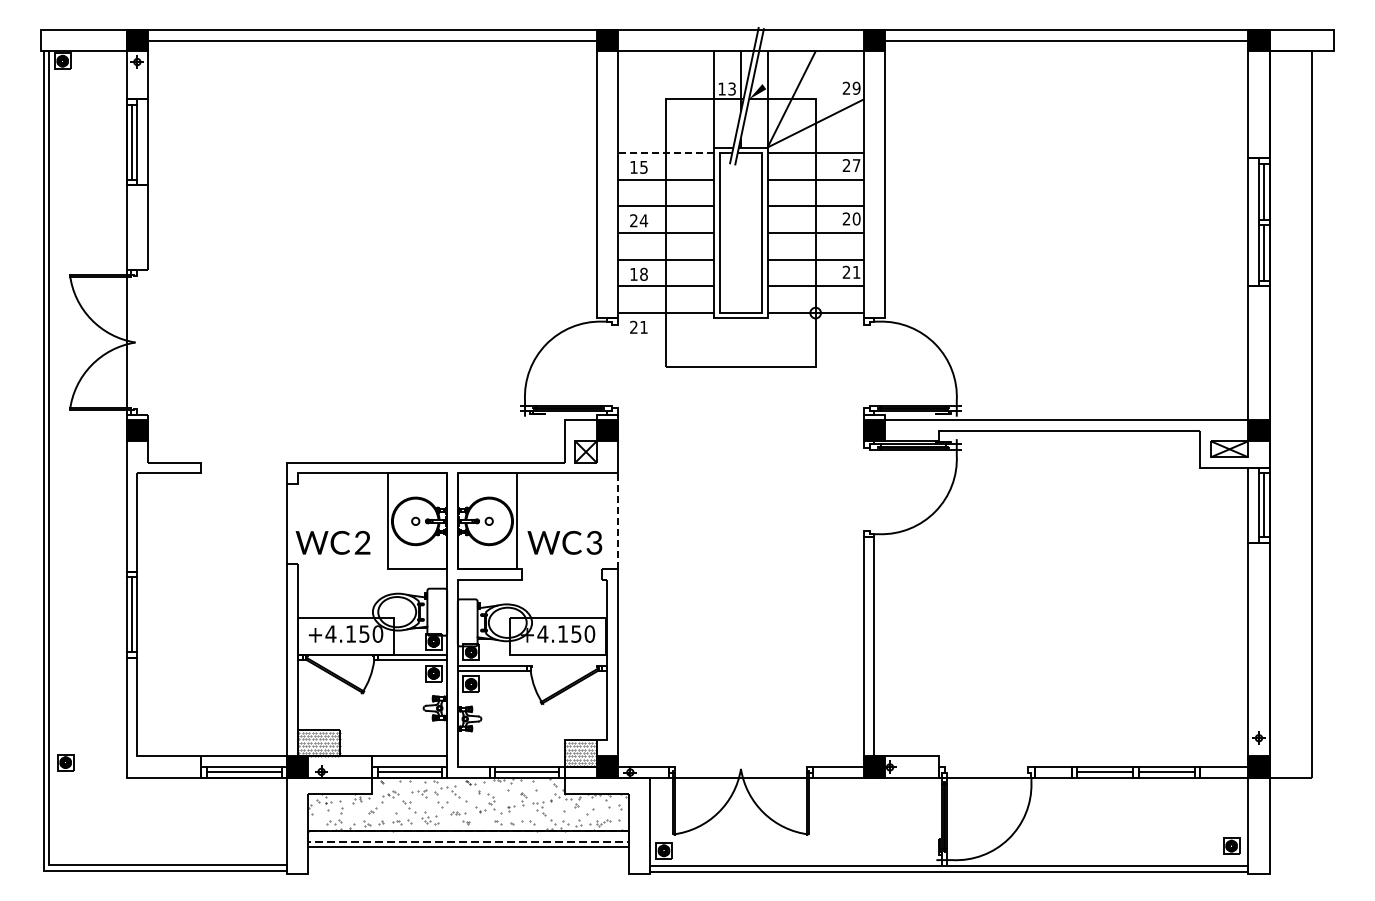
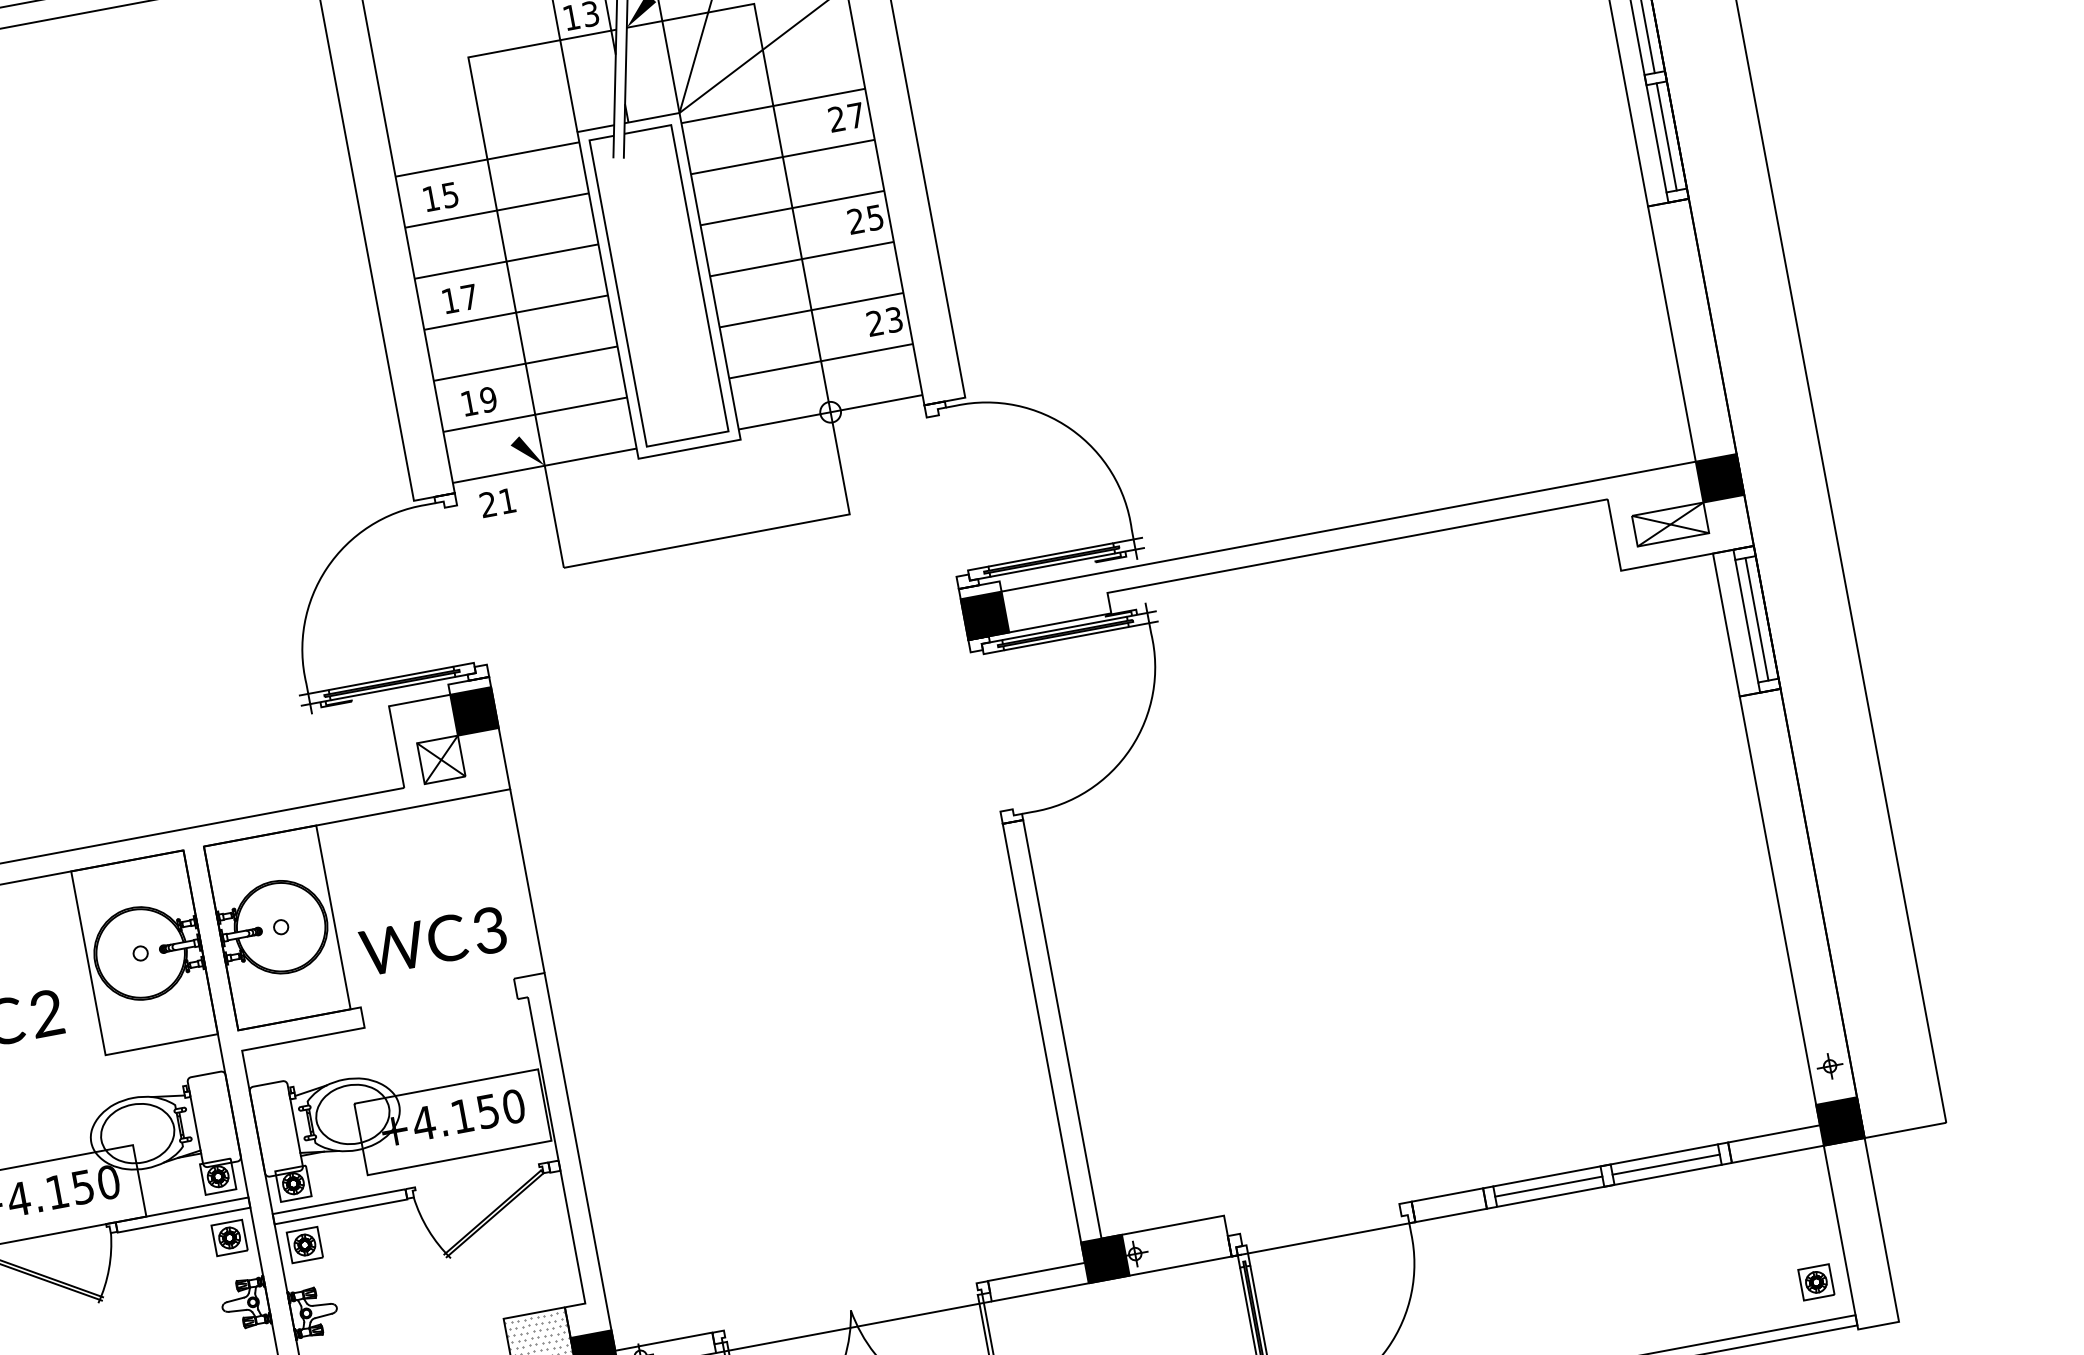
line: (665, 152) -> (486, 159), dashed -> solid
text: (856, 218) -> (874, 216), 20 -> 25
text: (639, 220) -> (460, 298), 24 -> 17
text: (856, 271) -> (893, 318), 21 -> 23
text: (643, 274) -> (487, 400), 18 -> 19
fill: (658, 304) -> (527, 452), added
line: (618, 520) -> (527, 879), dashed -> solid

